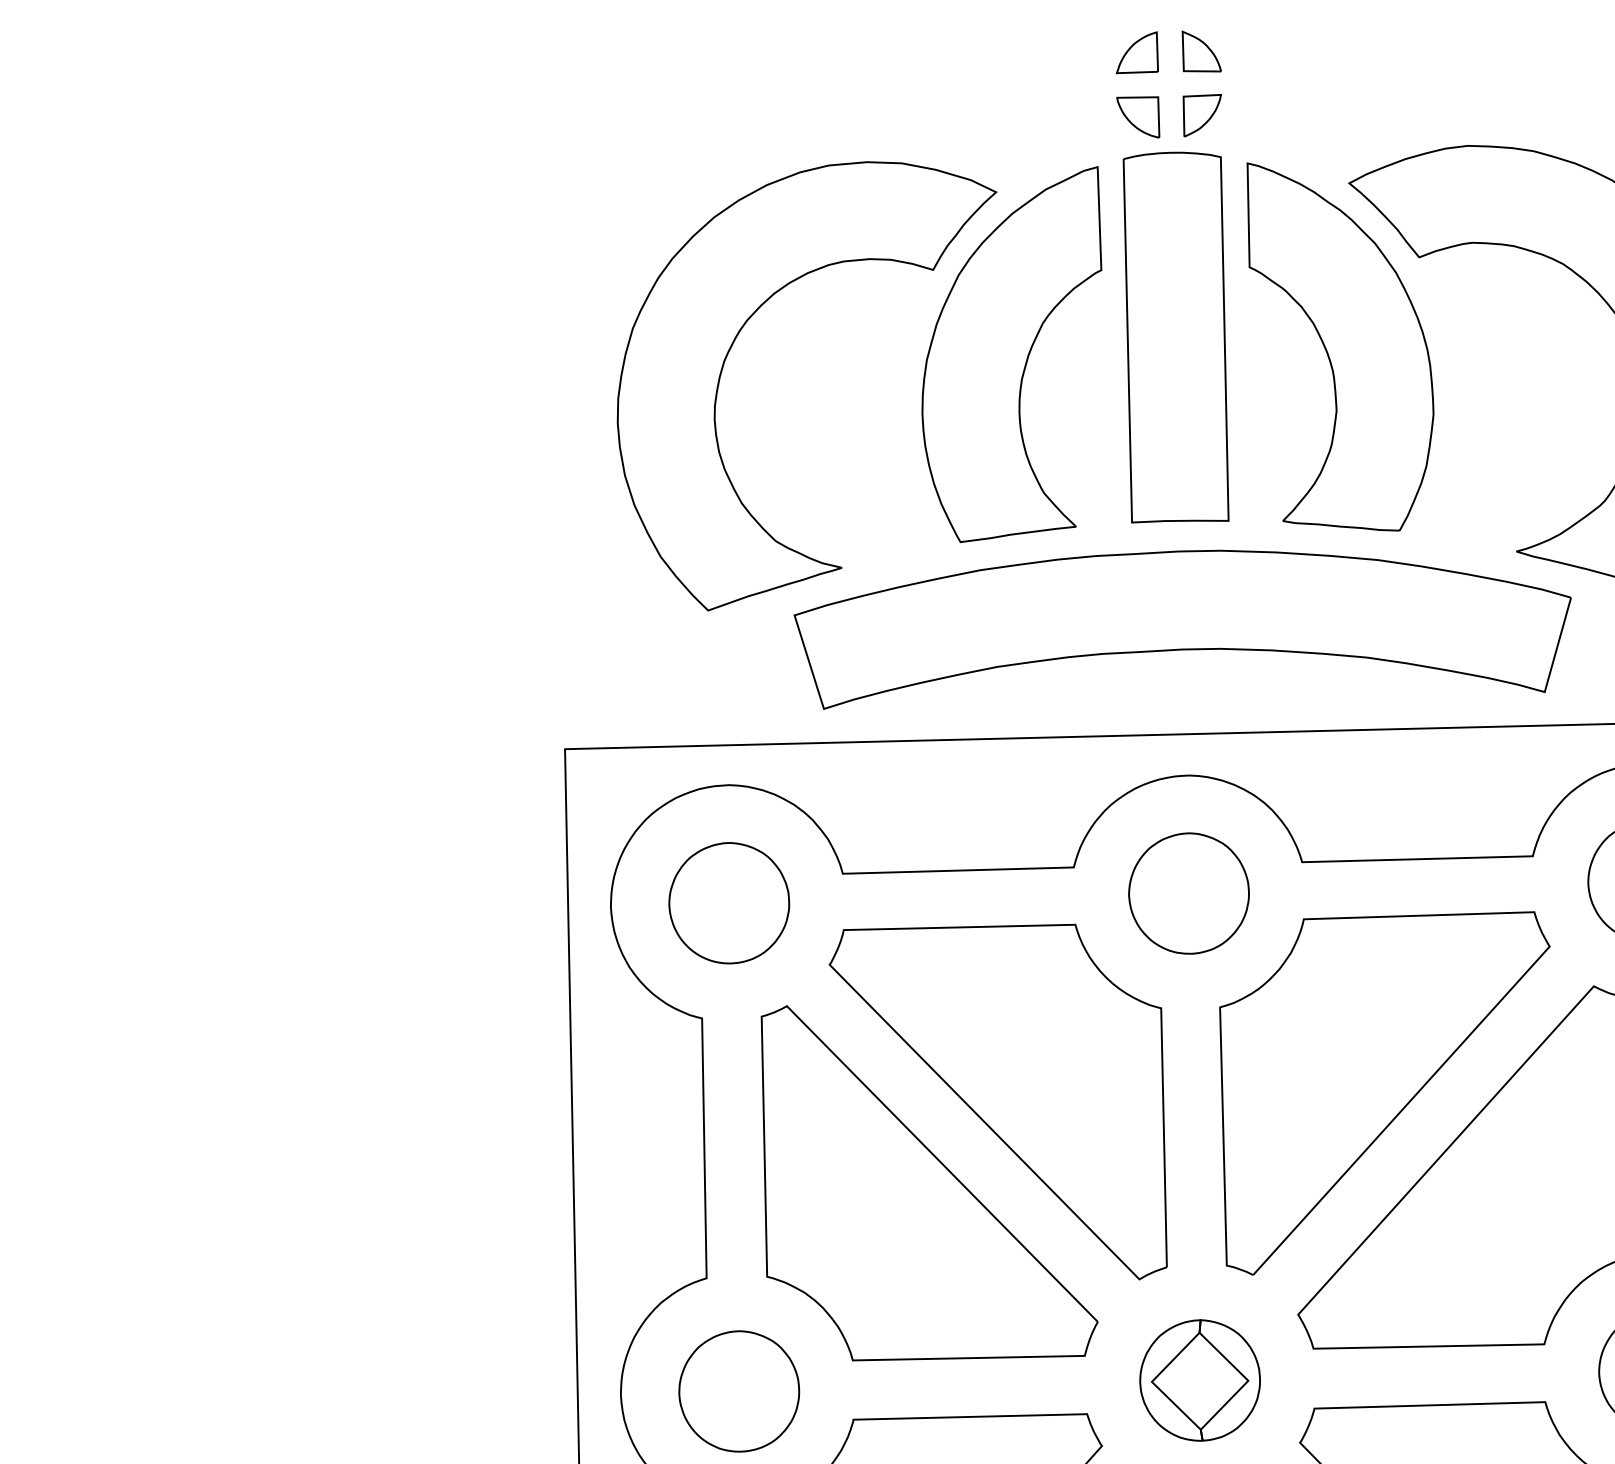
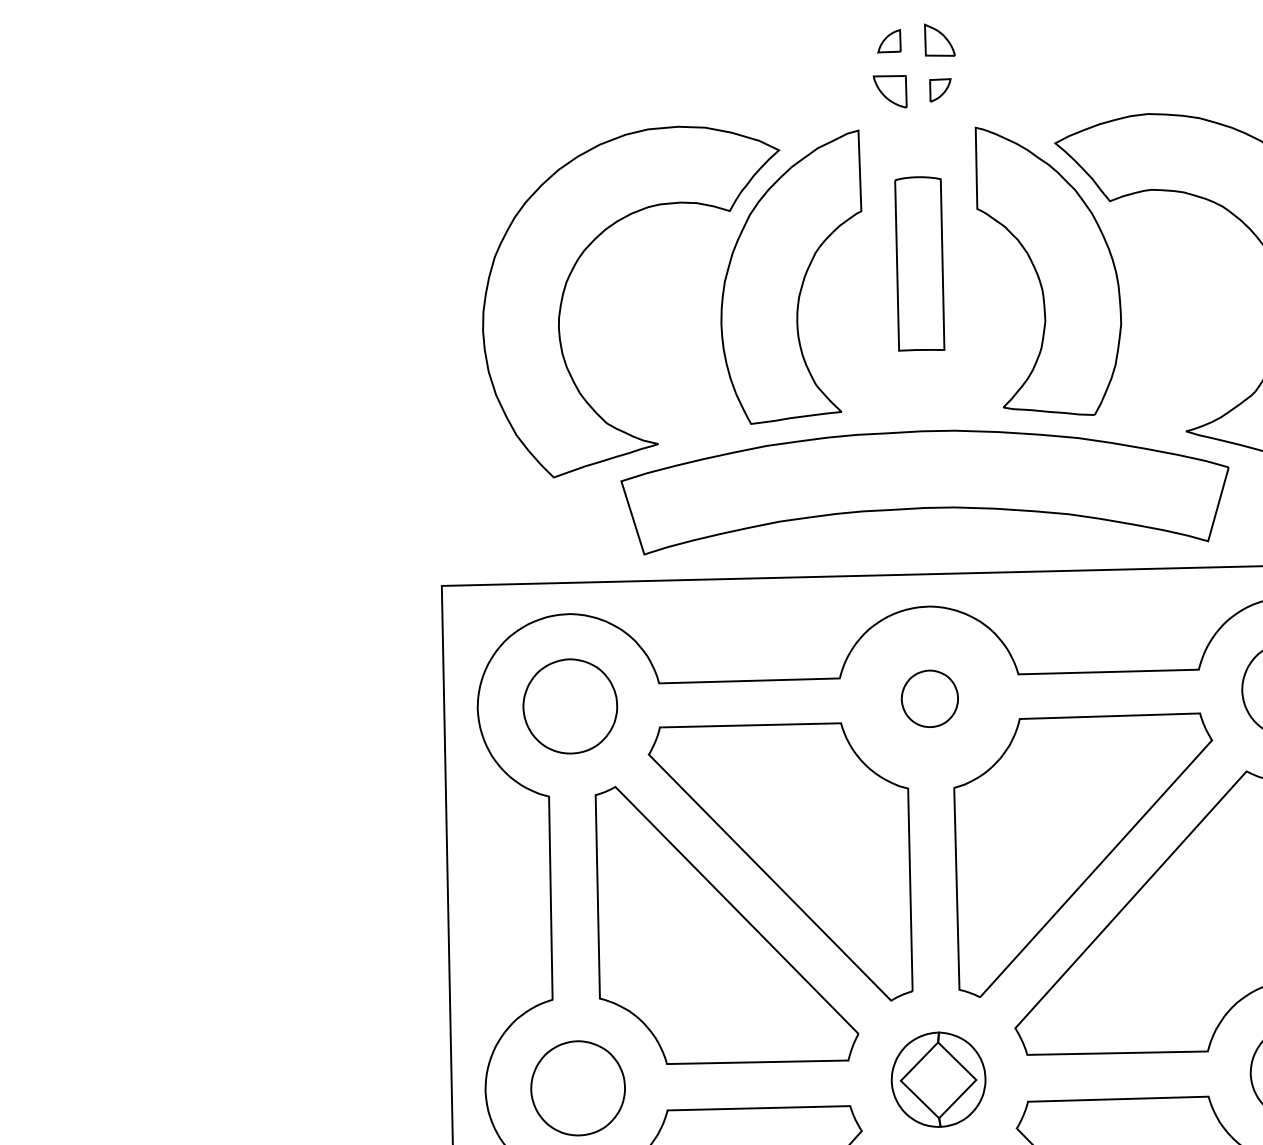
part: (1136, 52) -> (888, 40), size x0.7
part: (1202, 115) -> (940, 90), size x0.7
part: (1175, 337) -> (919, 263), size x0.6
part: (1188, 893) -> (929, 698), size x0.6

